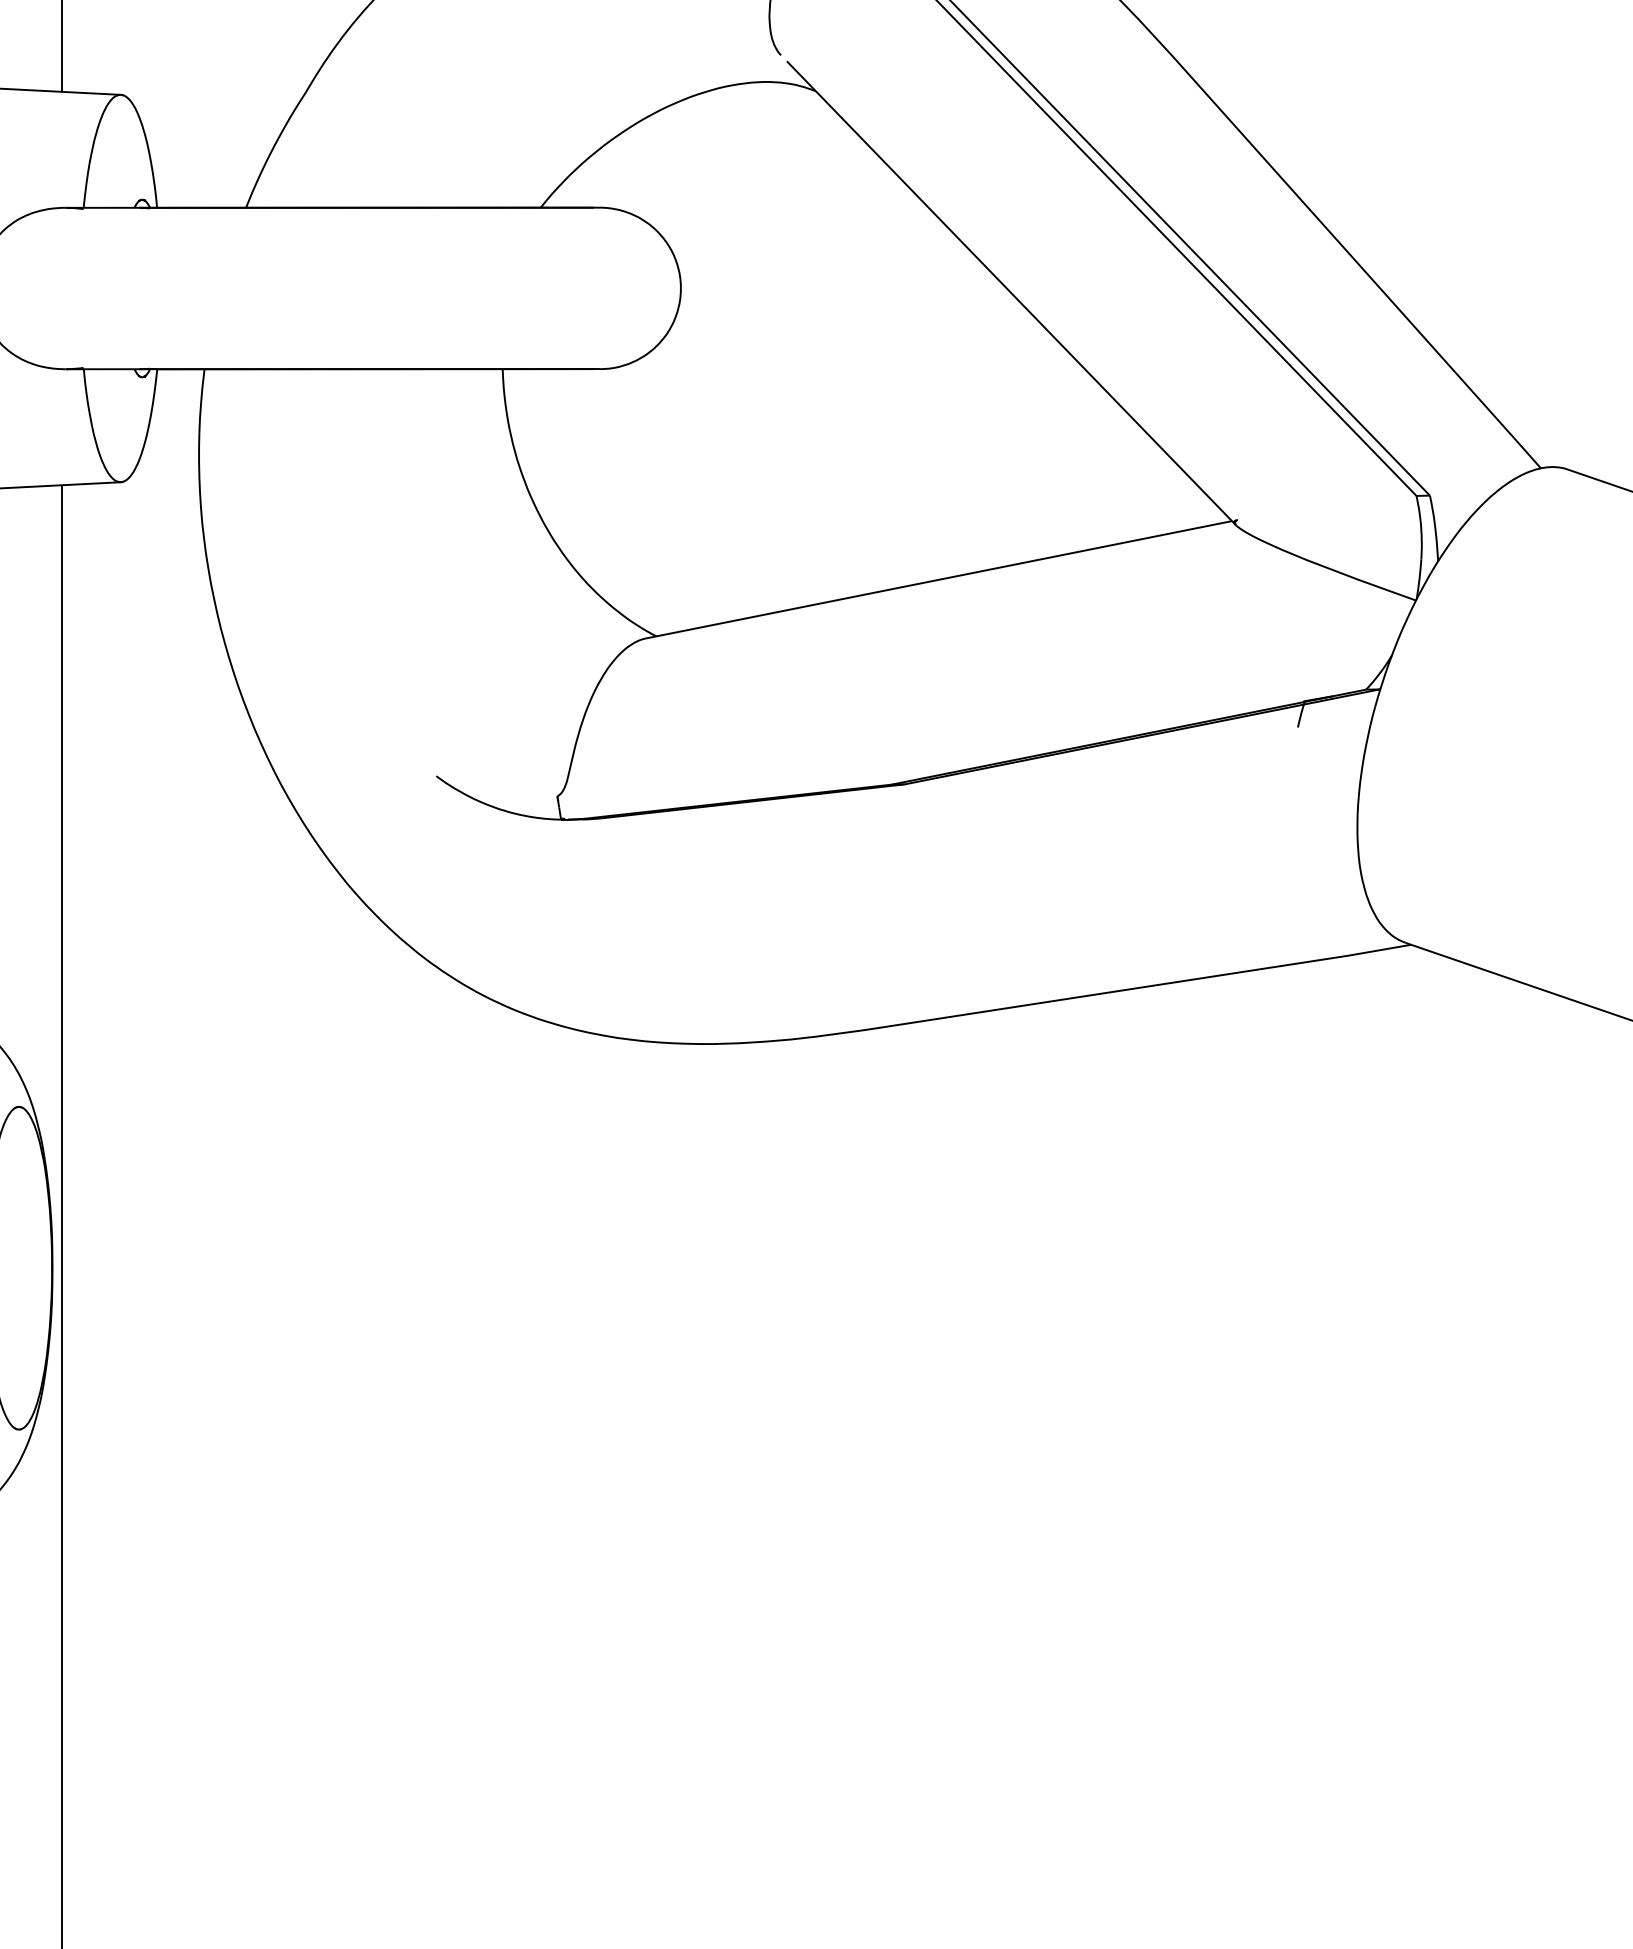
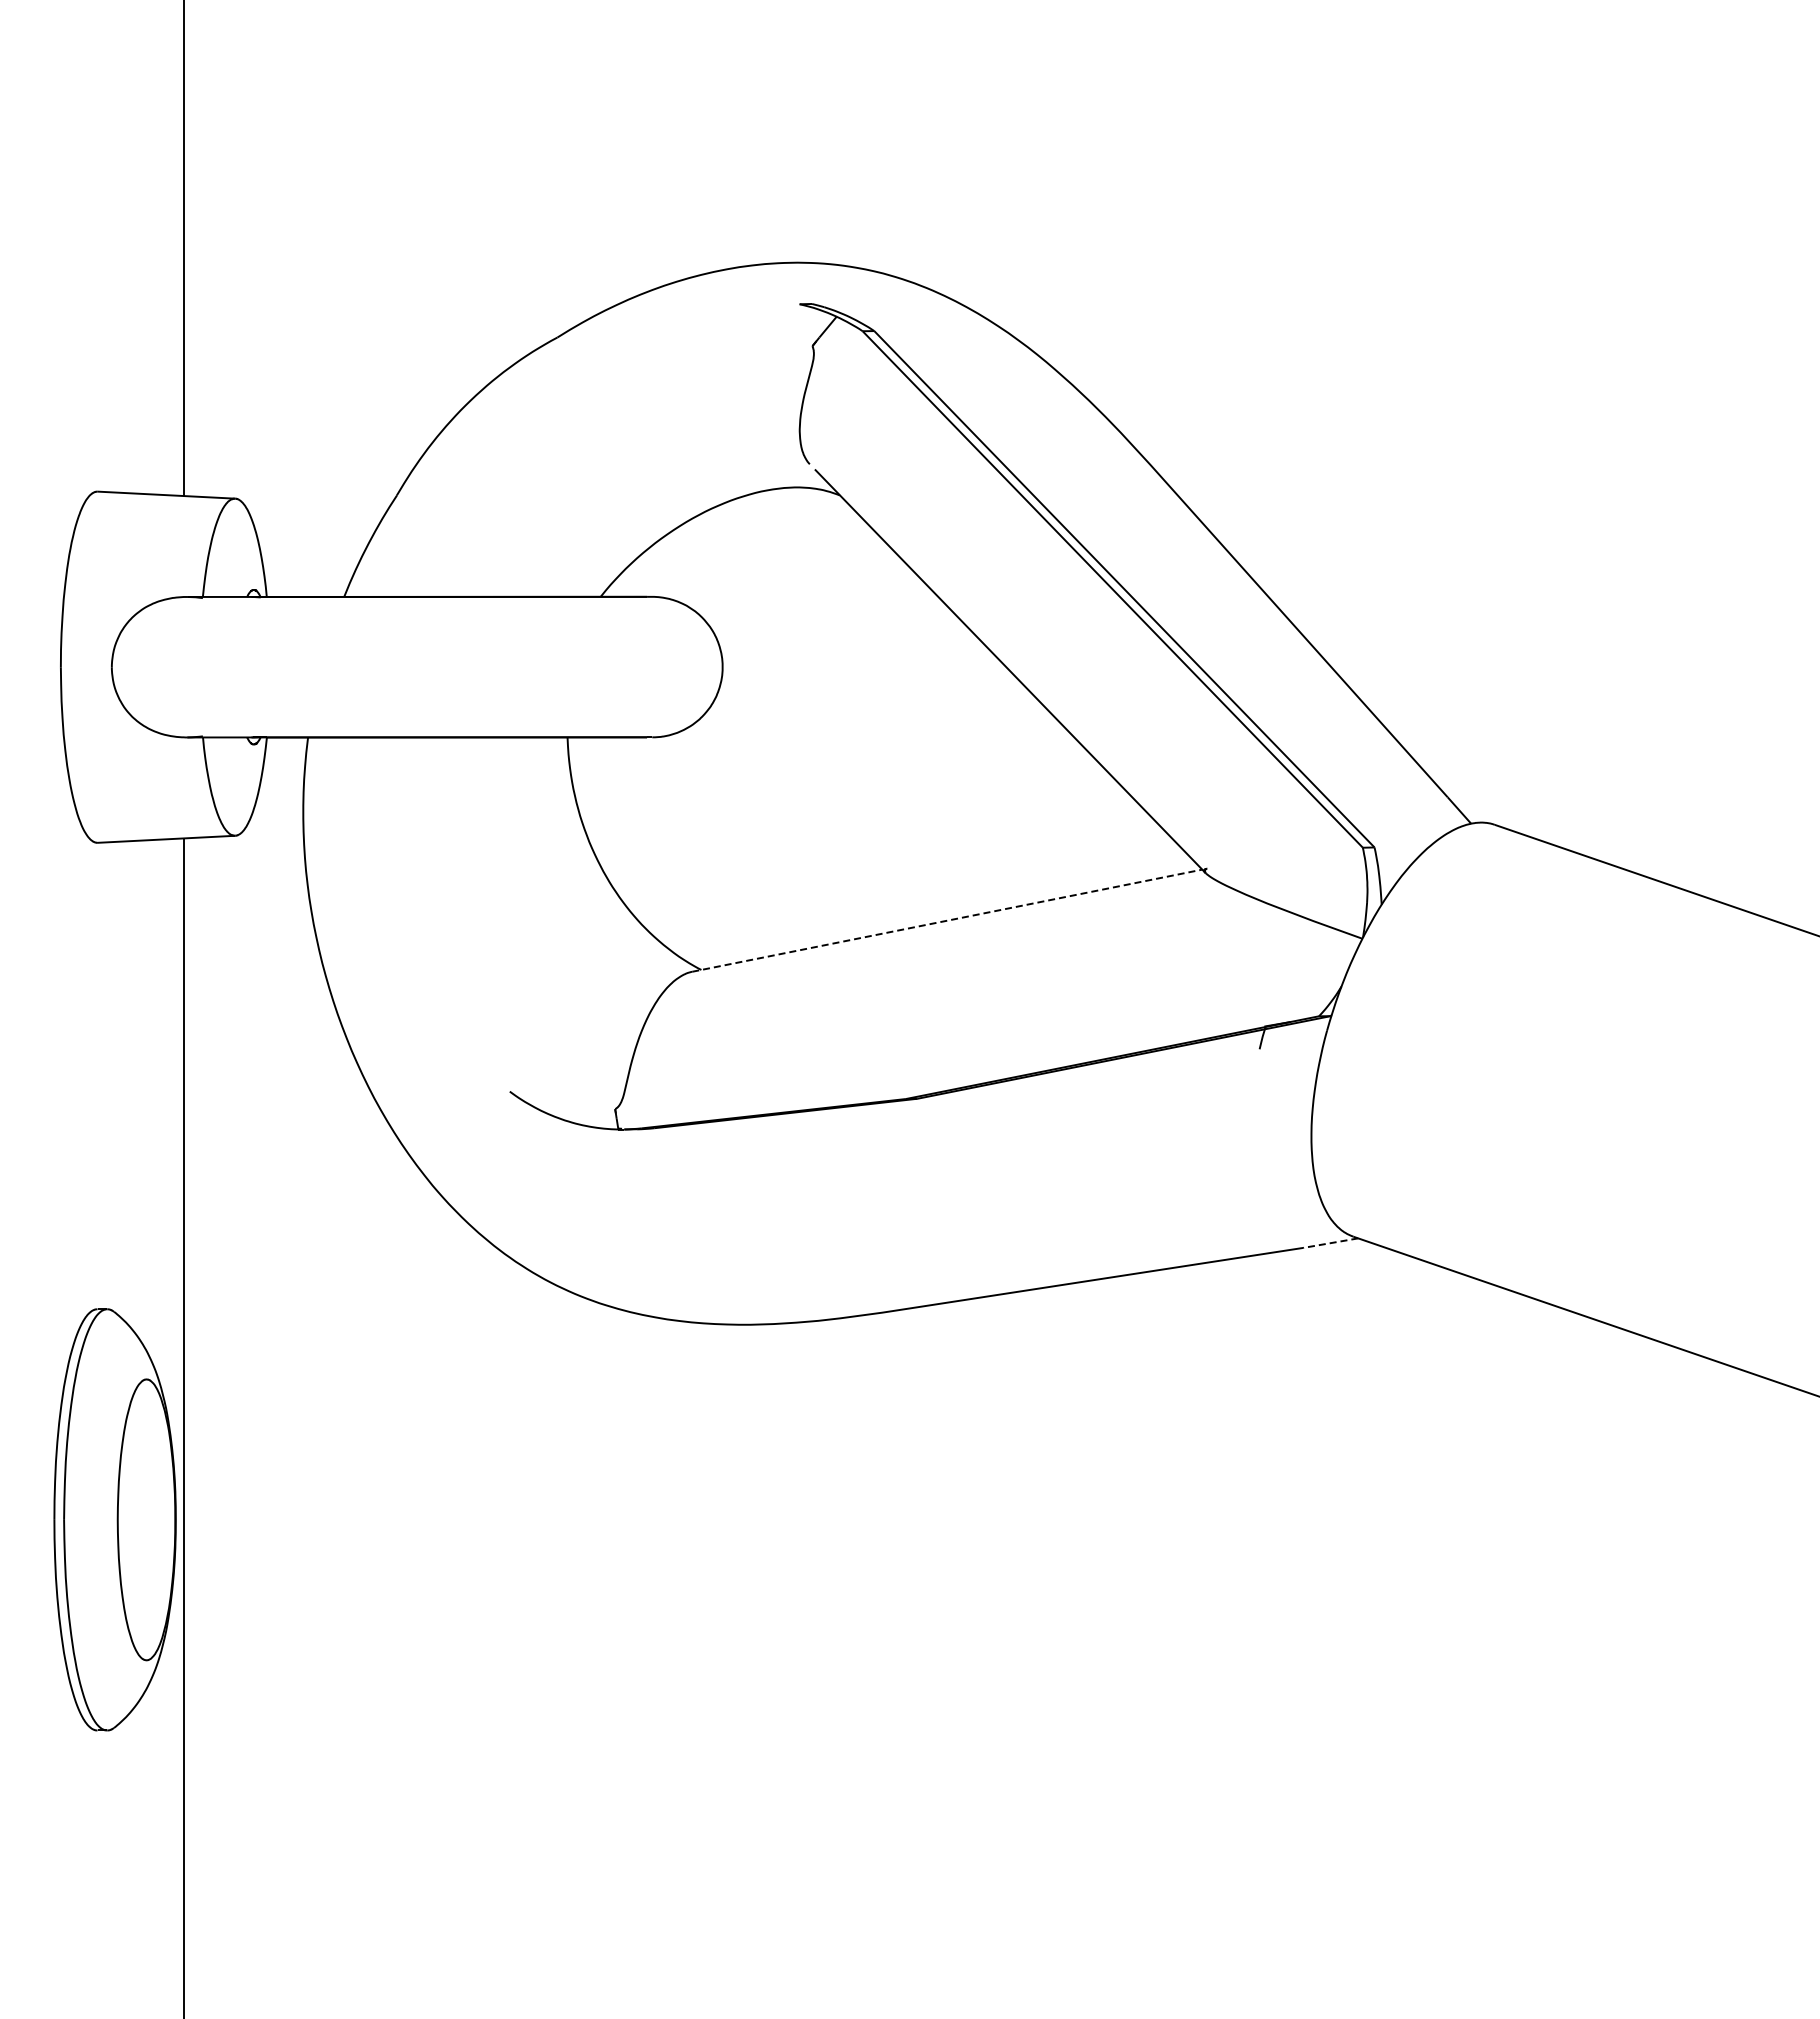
line: (939, 579) -> (947, 920), solid -> dashed
line: (1379, 950) -> (1330, 1243), solid -> dashed

